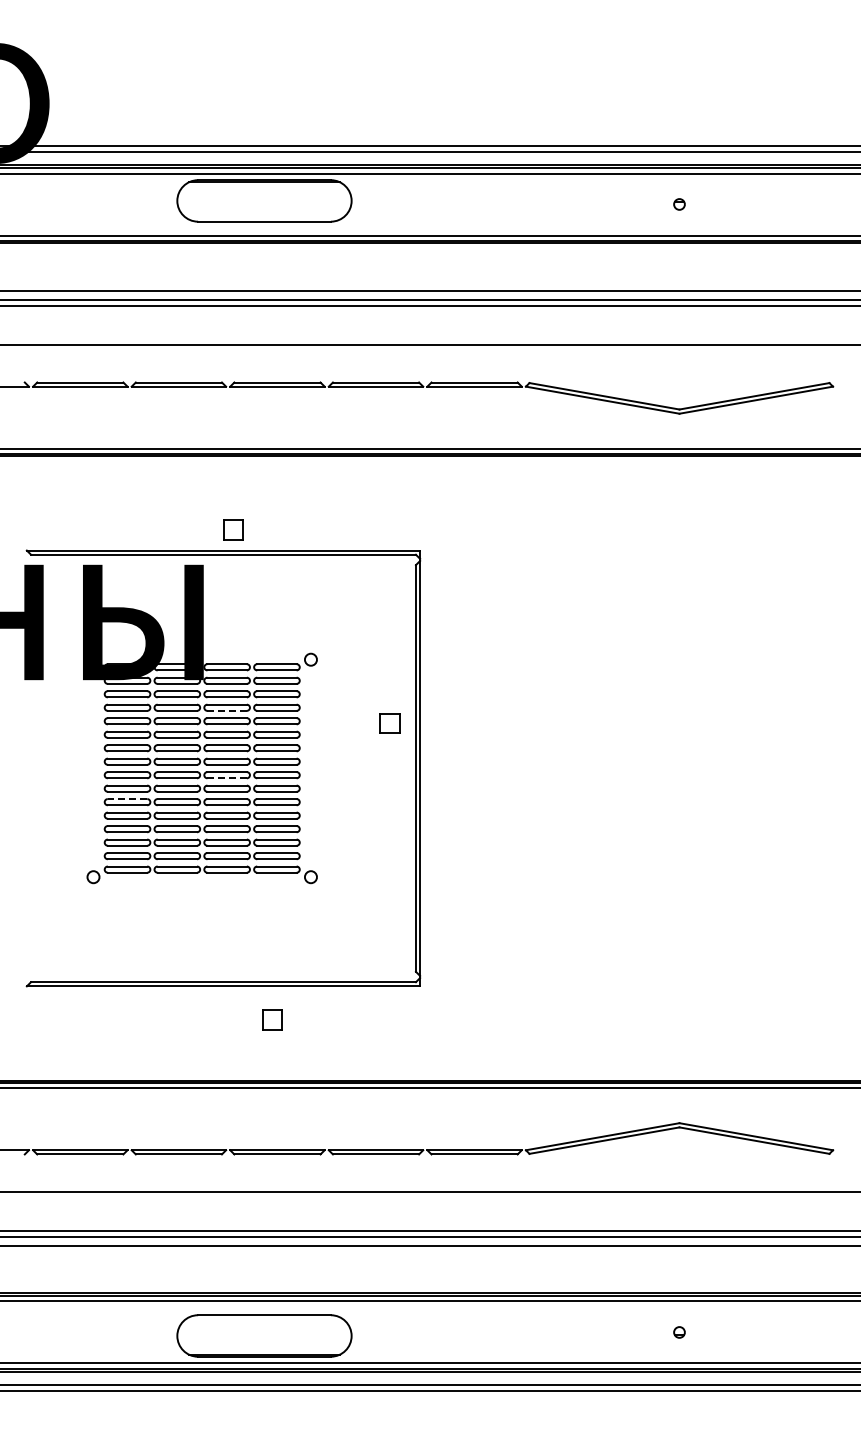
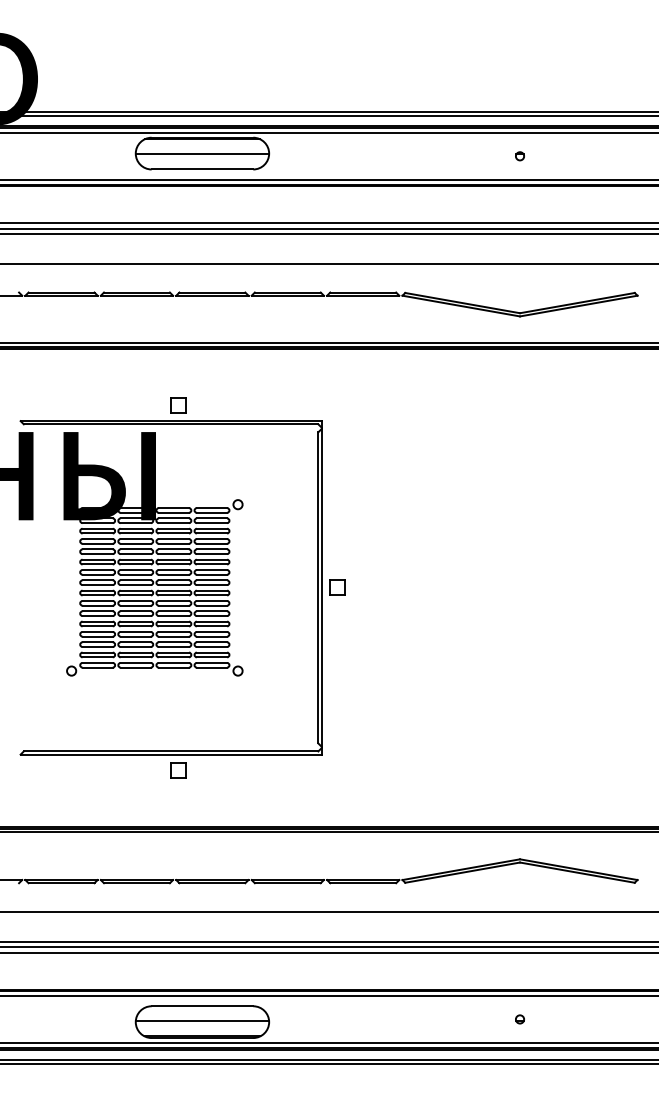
line: (264, 201) -> (202, 154), added
line: (227, 710) -> (174, 543), dashed -> solid
part: (389, 723) -> (337, 587), moved
line: (227, 778) -> (174, 595), dashed -> solid
line: (127, 799) -> (97, 611), dashed -> solid
part: (272, 1019) -> (178, 770), moved
line: (264, 1334) -> (202, 1021), added

